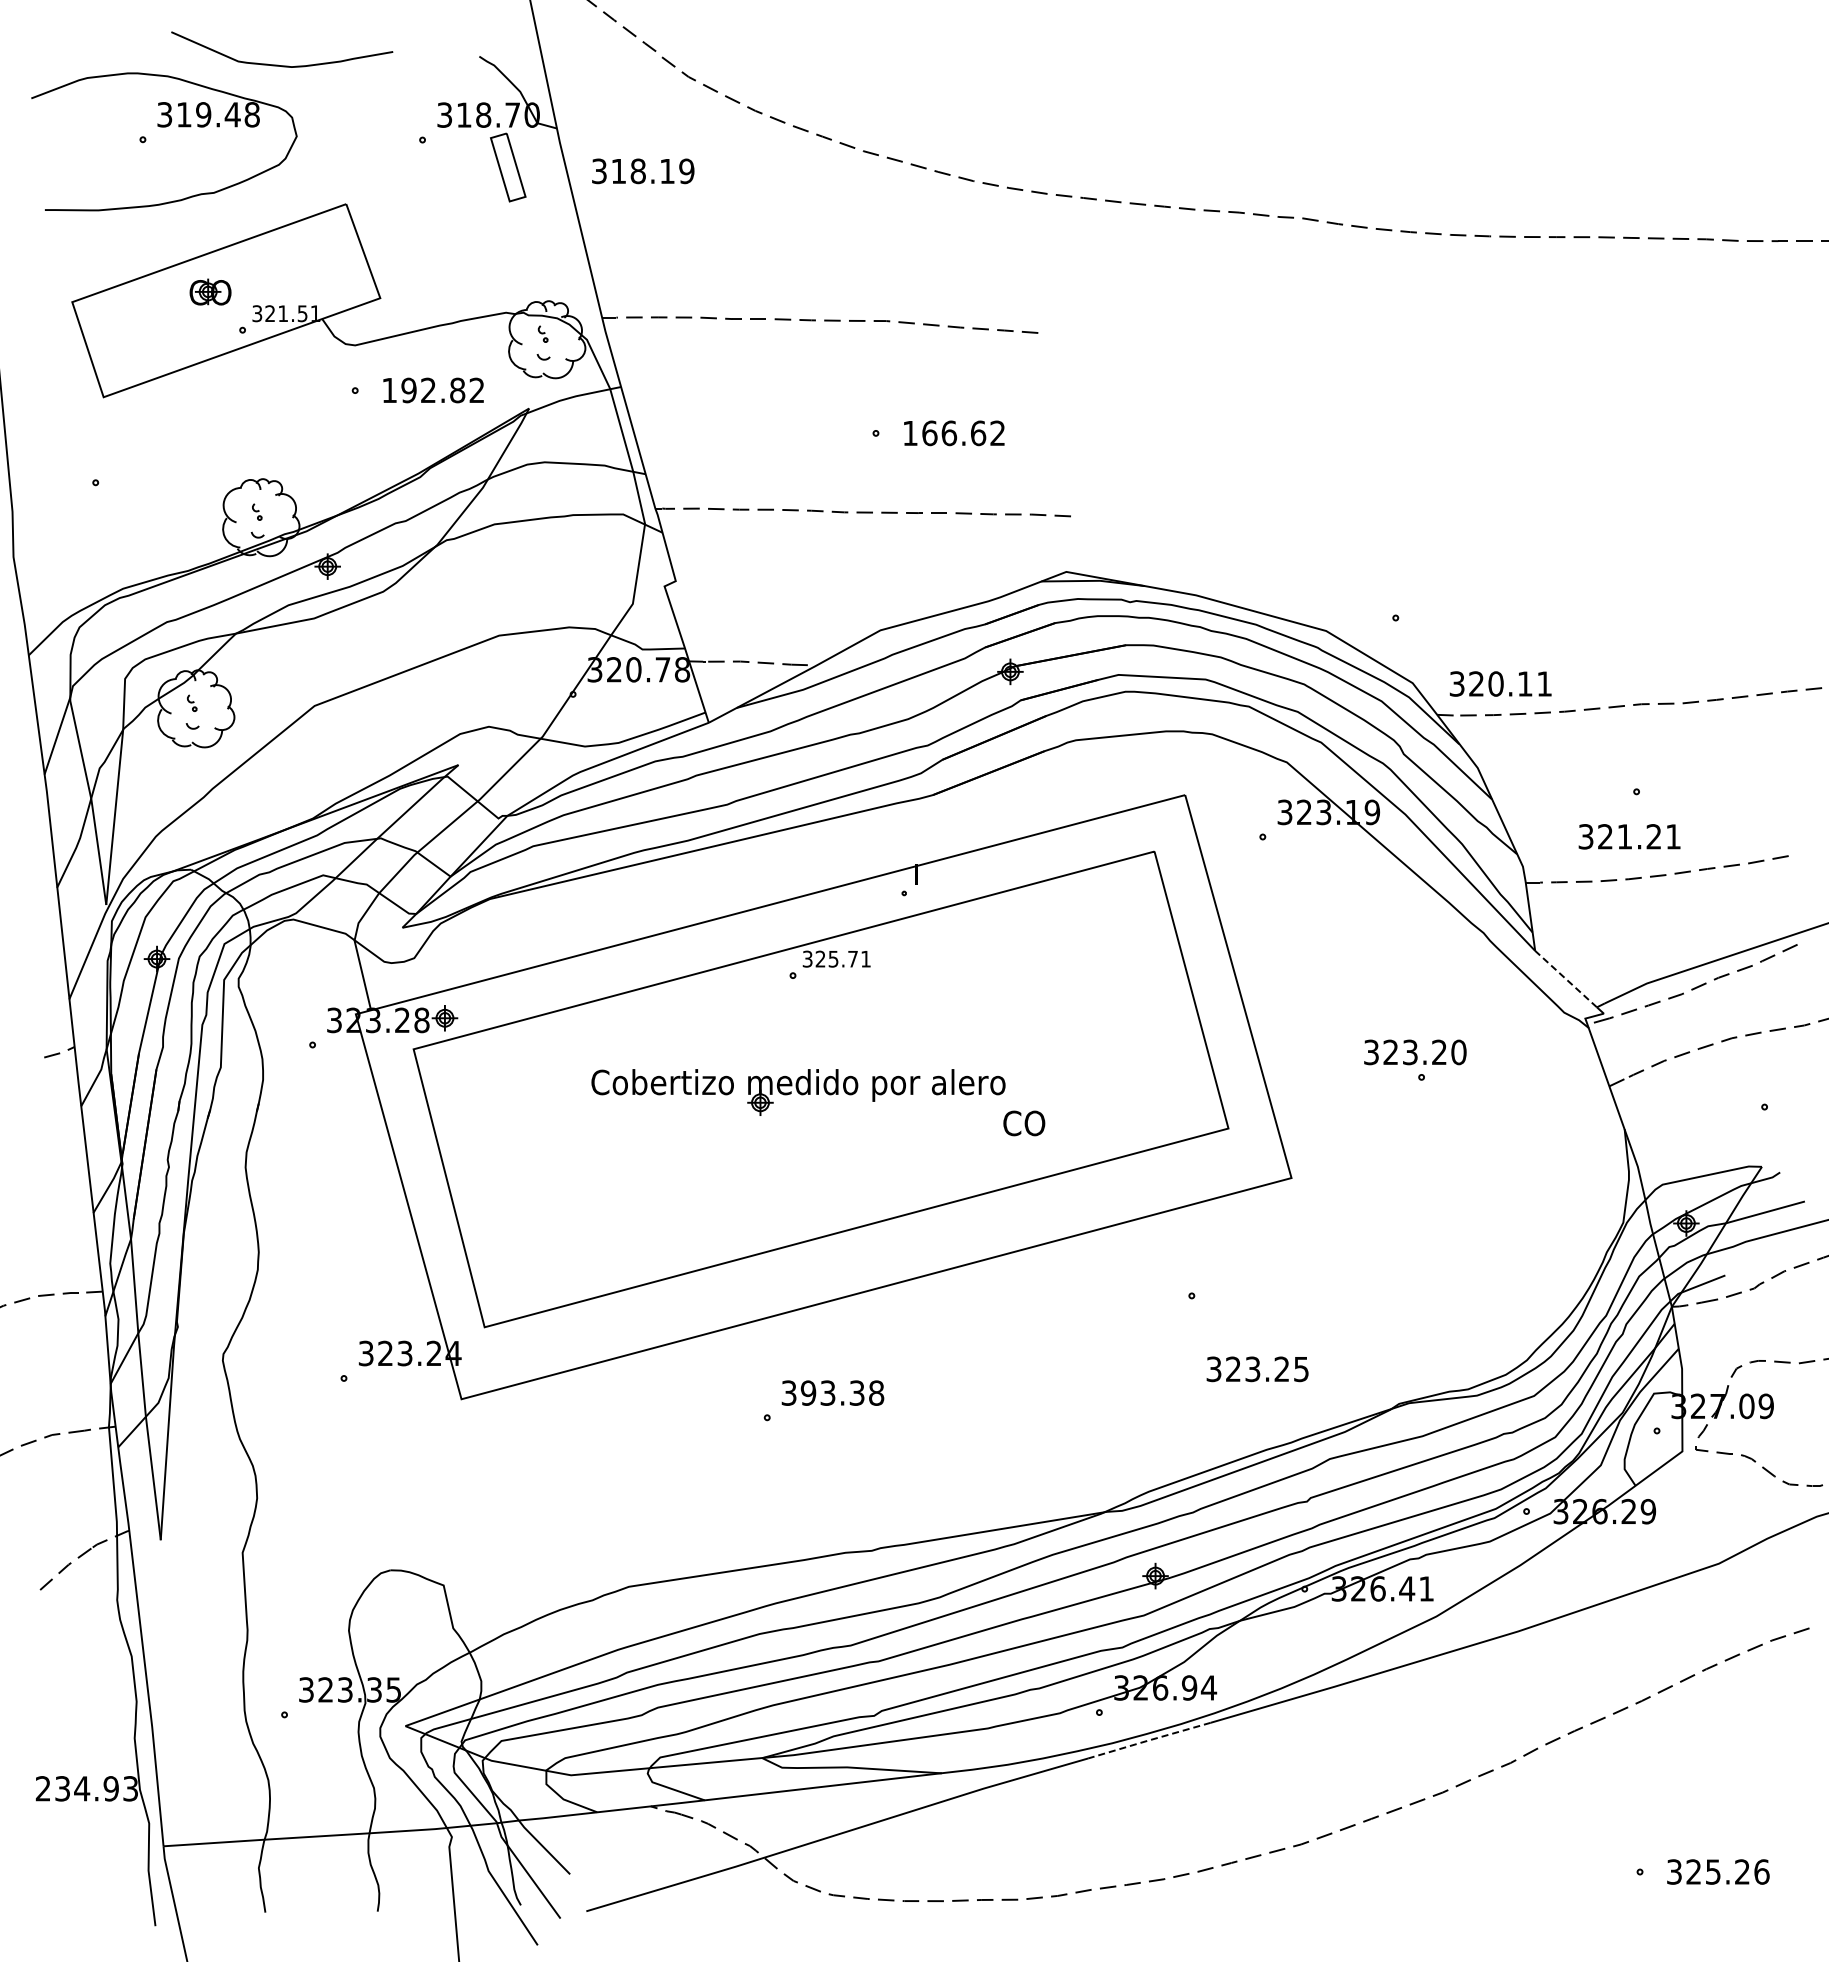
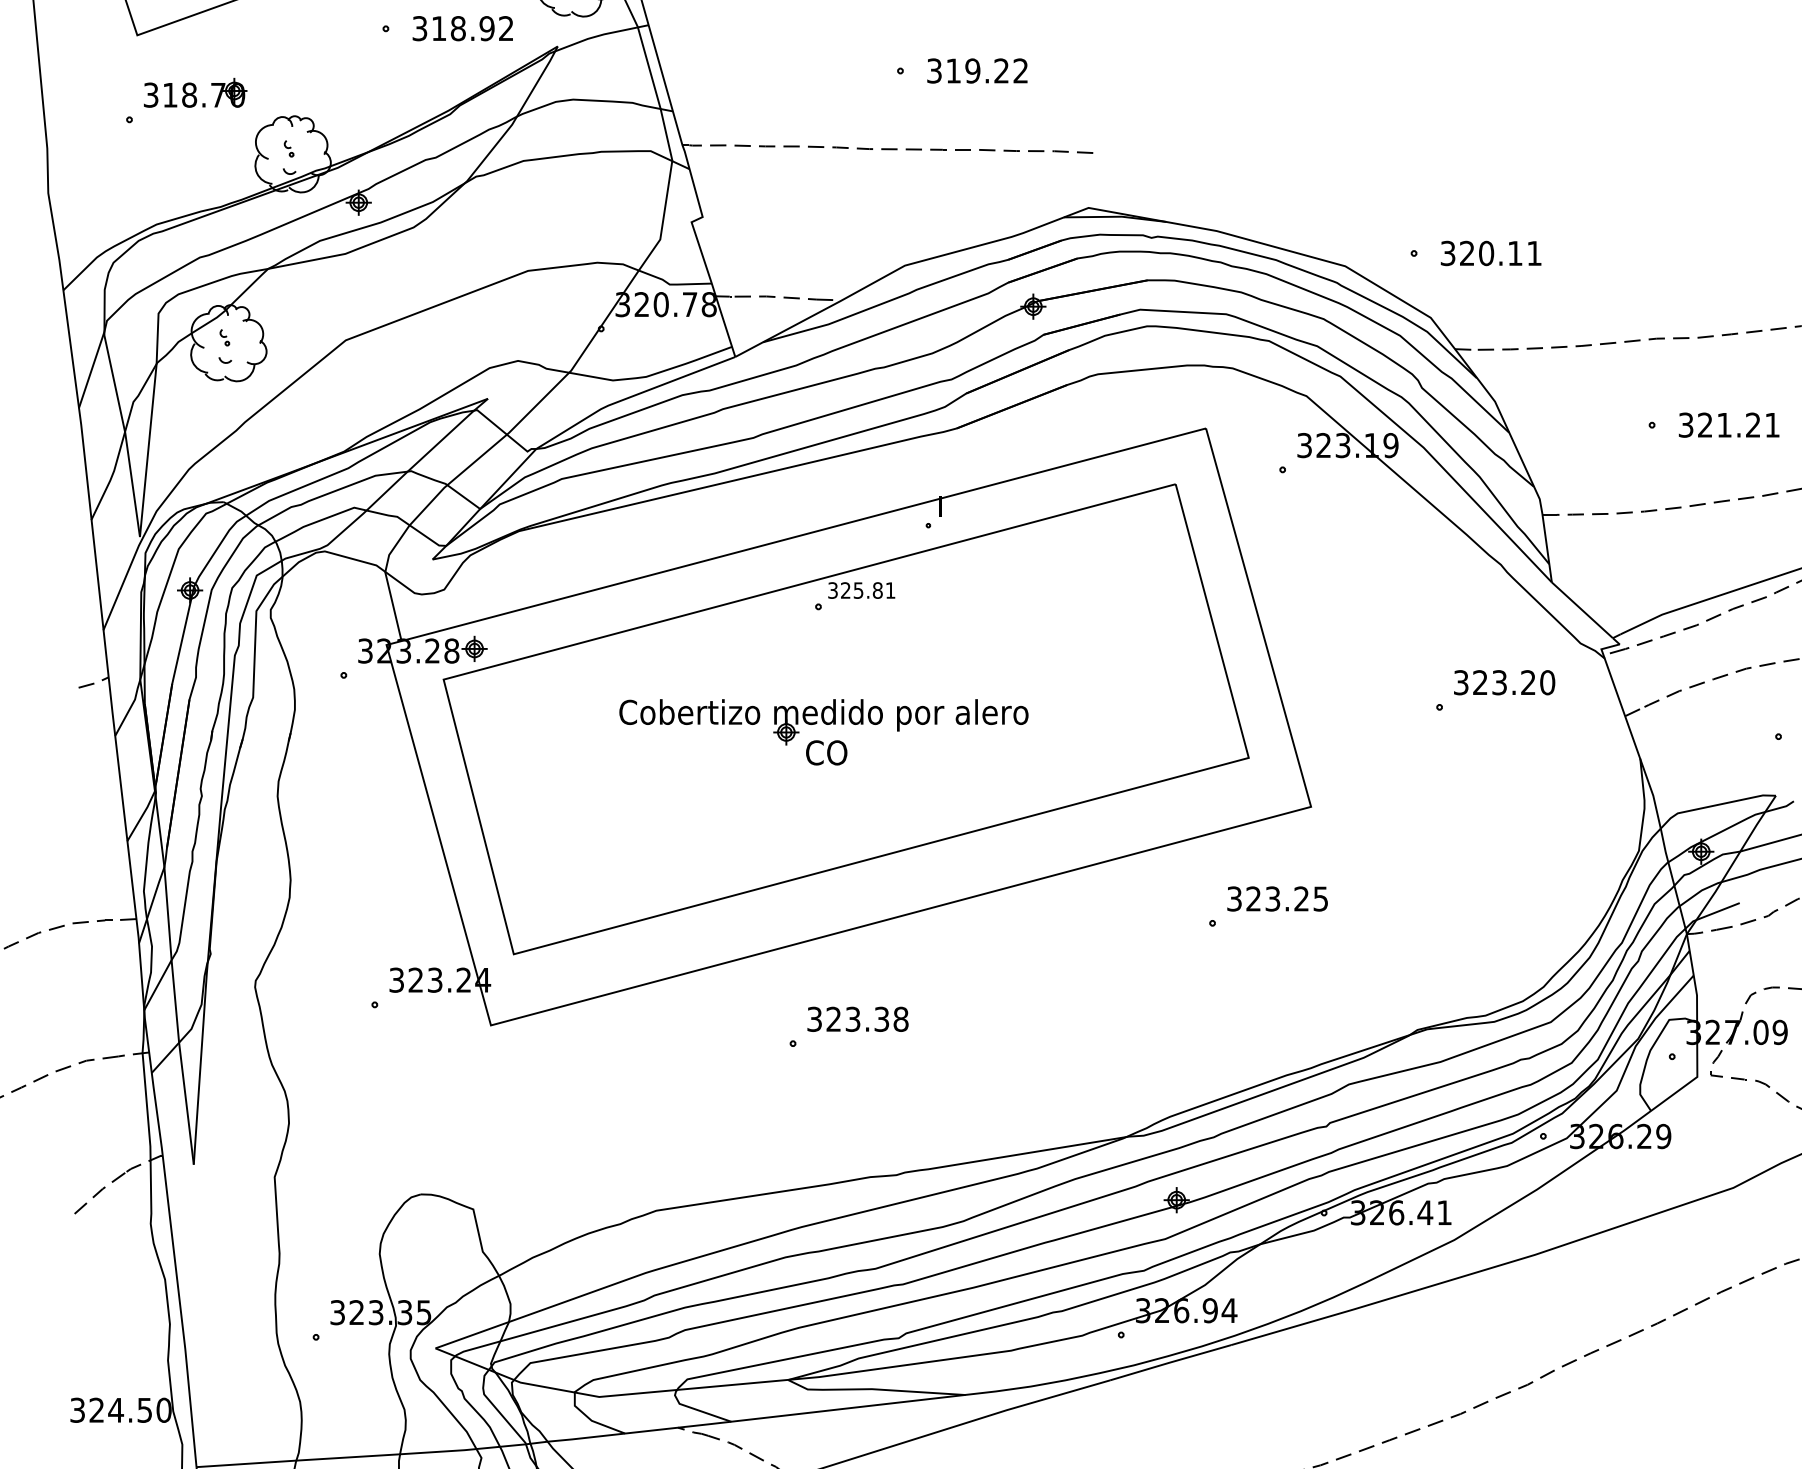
text: (423, 390) -> (453, 28), 192.82 -> 318.92
text: (944, 433) -> (968, 71), 166.62 -> 319.22
part: (162, 455) -> (195, 92), added
text: (1500, 683) -> (1490, 252), moved
text: (1629, 836) -> (1729, 424), moved
text: (853, 958) -> (878, 589), 325.71 -> 325.81
line: (1566, 979) -> (1582, 610), dashed -> solid
text: (1415, 1052) -> (1504, 682), moved
text: (1024, 1123) -> (826, 752), moved
text: (1257, 1369) -> (1277, 899), moved
text: (808, 1392) -> (833, 1018), 393.38 -> 323.38
line: (1148, 1740) -> (1169, 1362), dashed -> solid
text: (86, 1788) -> (120, 1410), 234.93 -> 324.50

